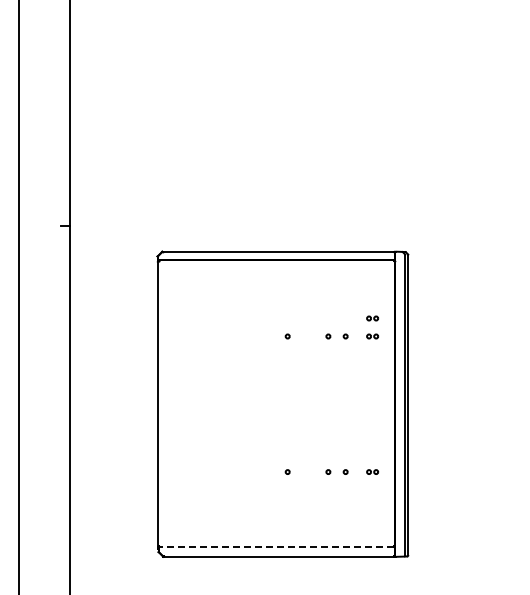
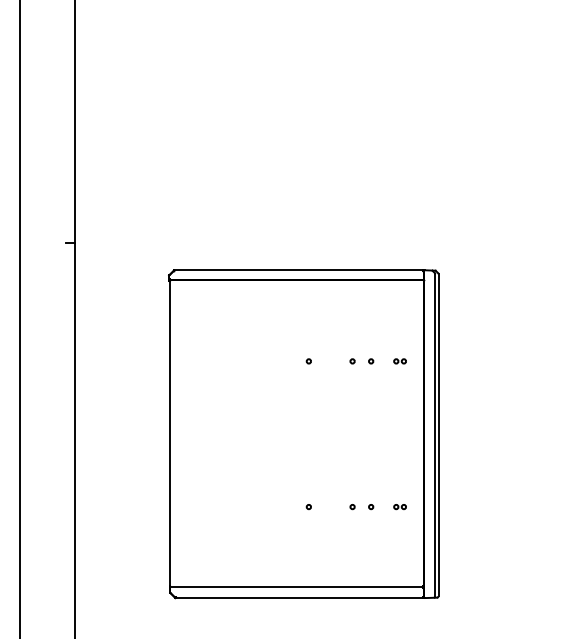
part: (372, 318) -> (399, 342), removed
line: (276, 546) -> (296, 586), dashed -> solid

